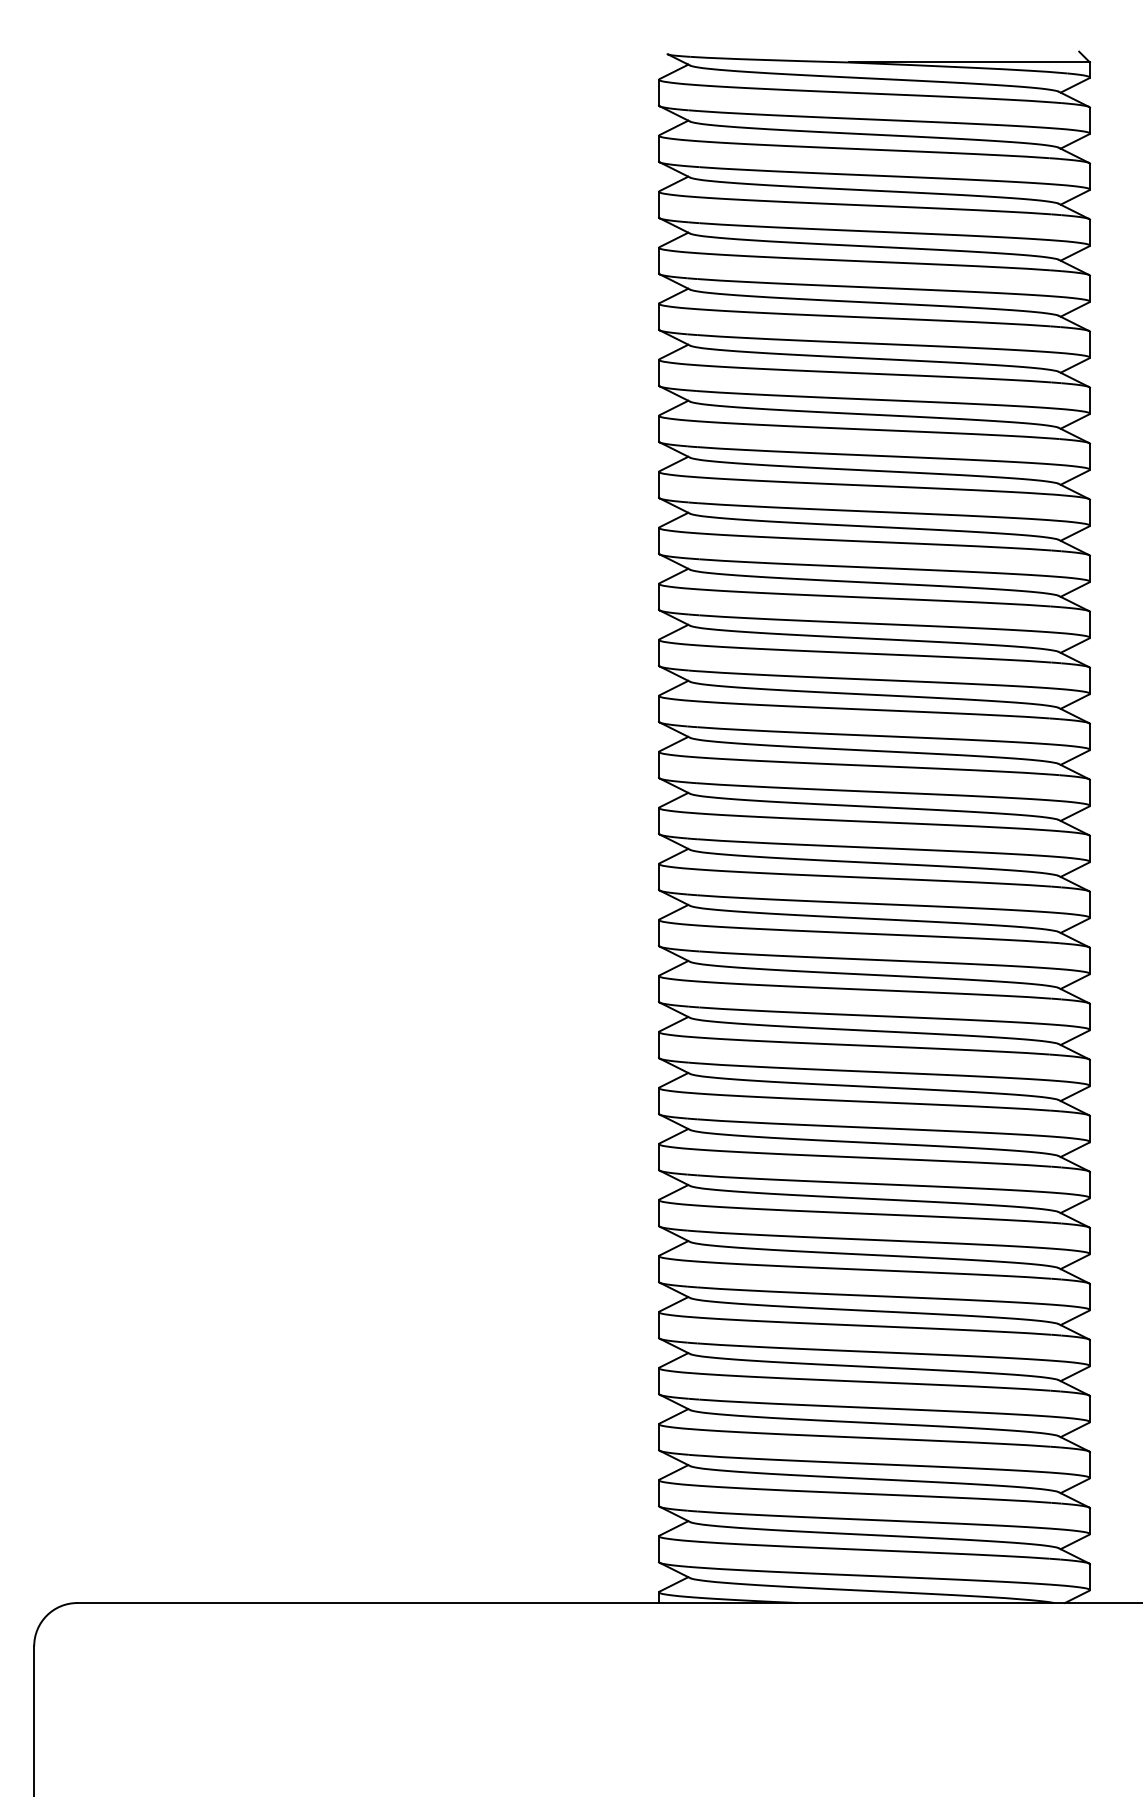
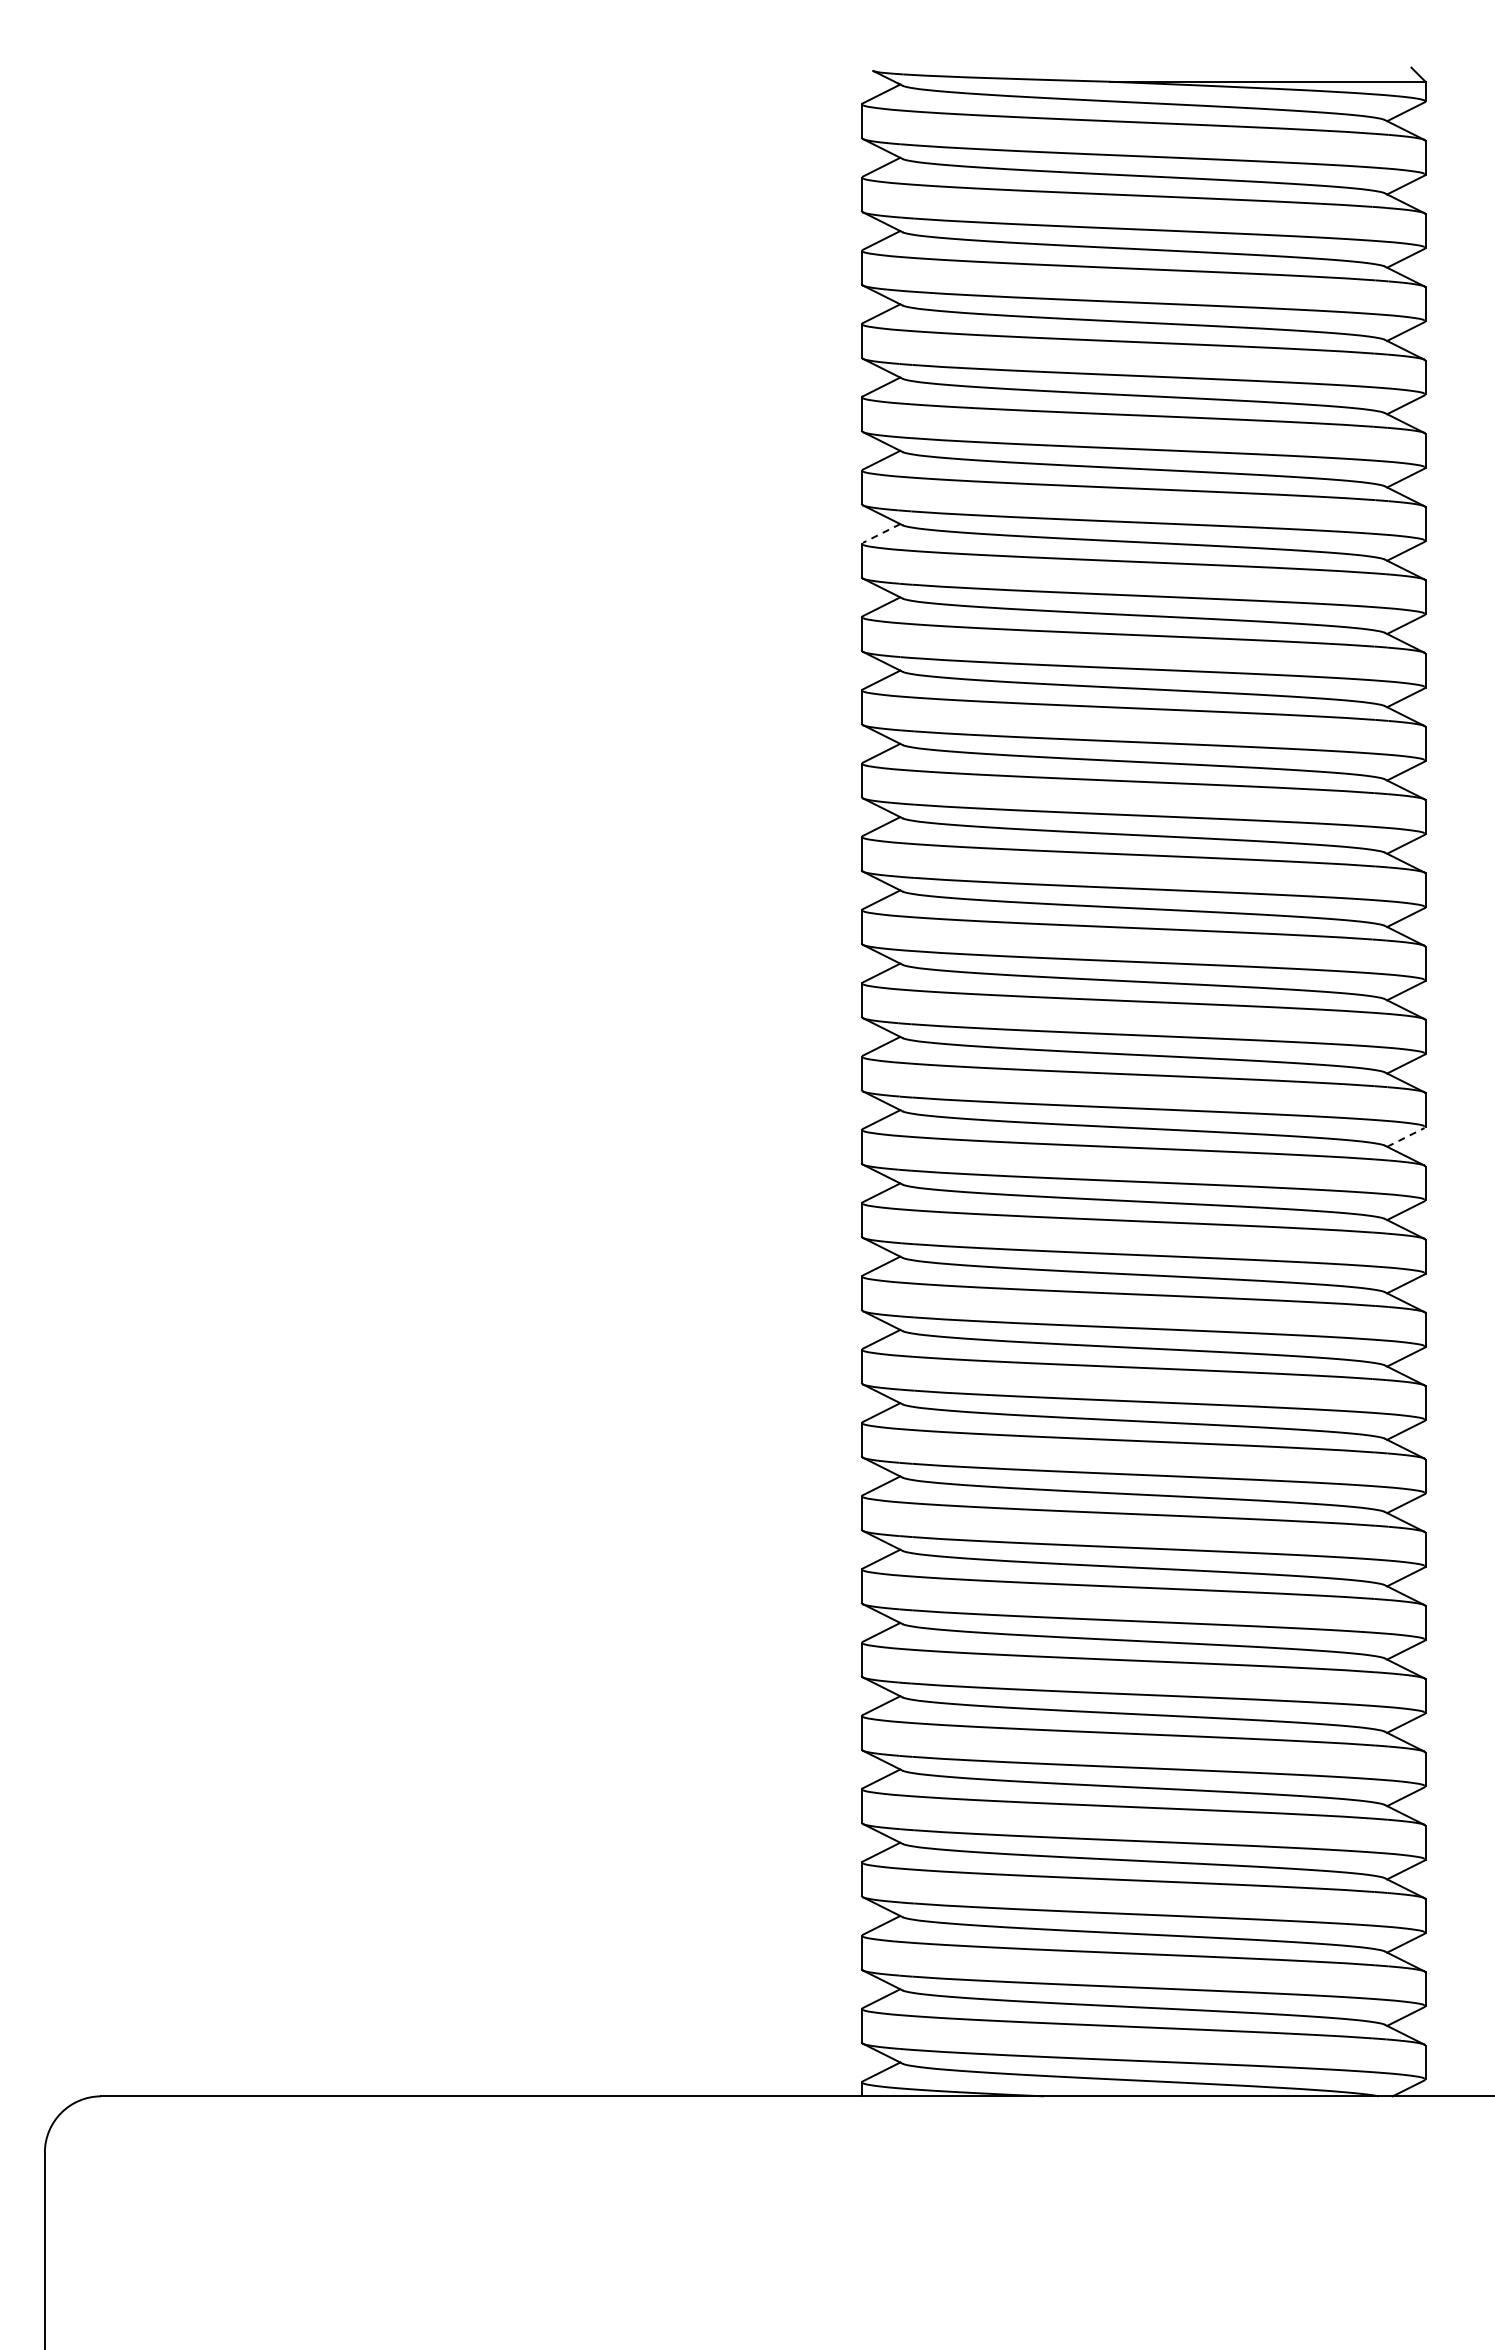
line: (673, 407) -> (881, 533), solid -> dashed
line: (1074, 869) -> (1405, 1137), solid -> dashed

